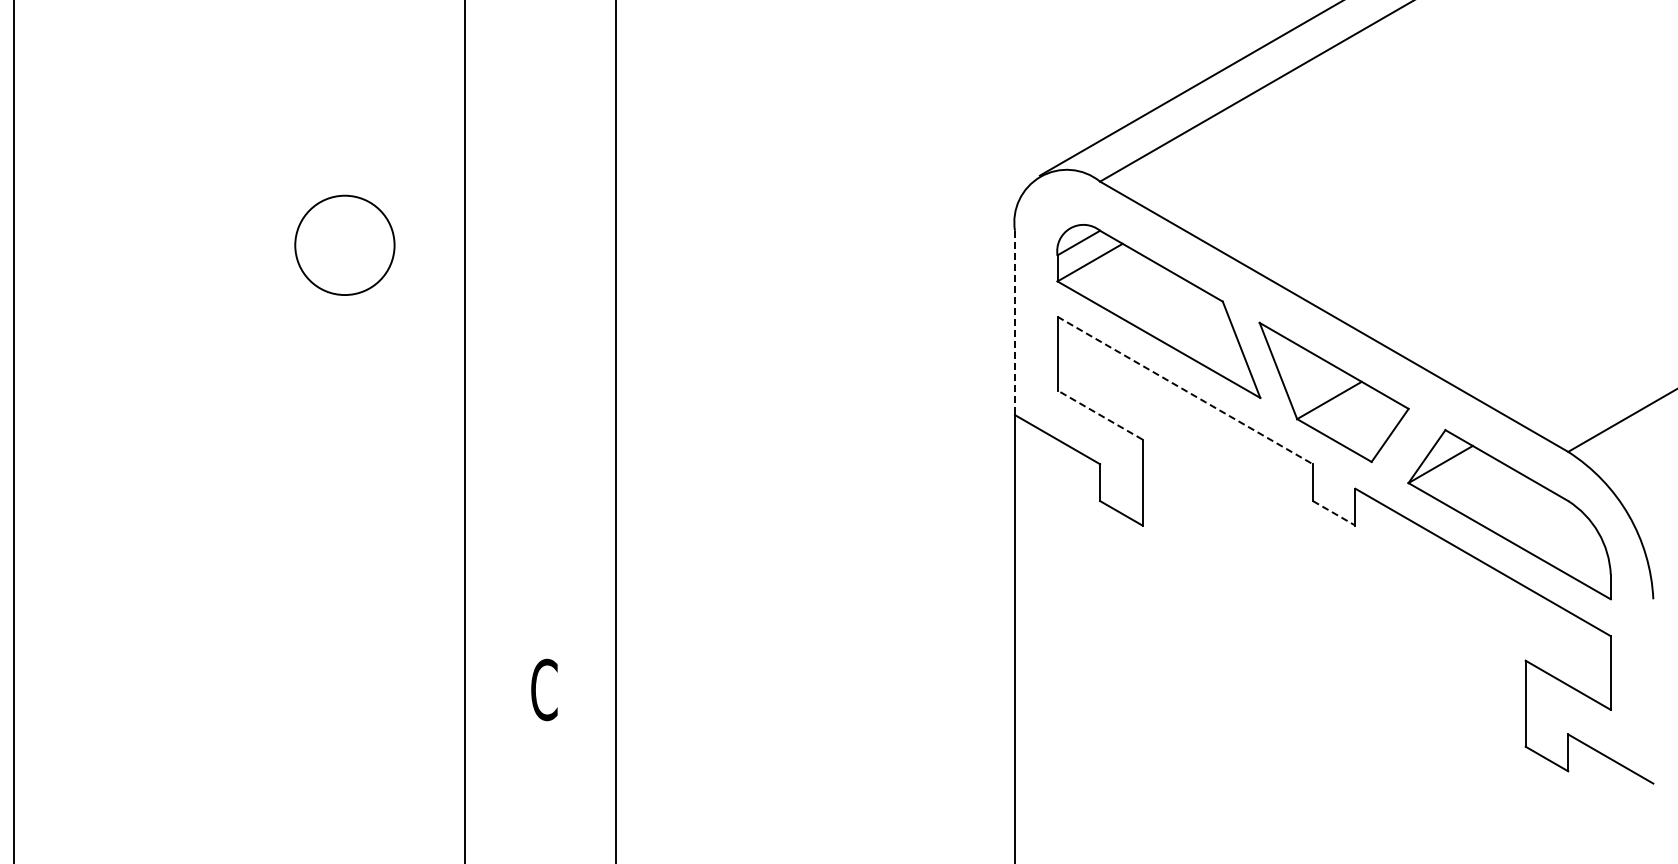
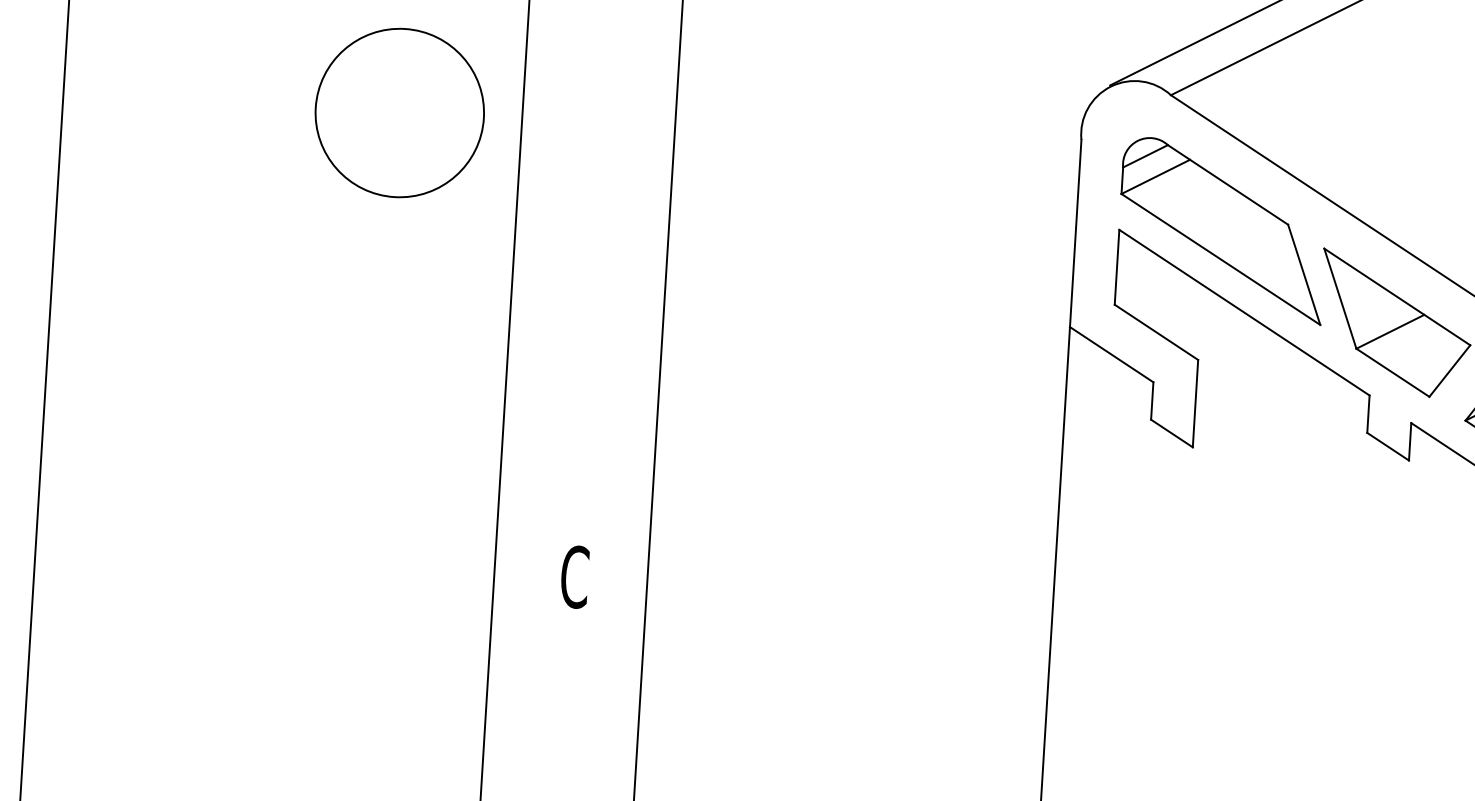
circle: (344, 245) -> (399, 113), size x1.67
line: (1014, 323) -> (1075, 234), dashed -> solid
line: (1185, 390) -> (1244, 312), dashed -> solid
line: (1099, 414) -> (1155, 331), dashed -> solid
line: (1334, 513) -> (1388, 446), dashed -> solid

